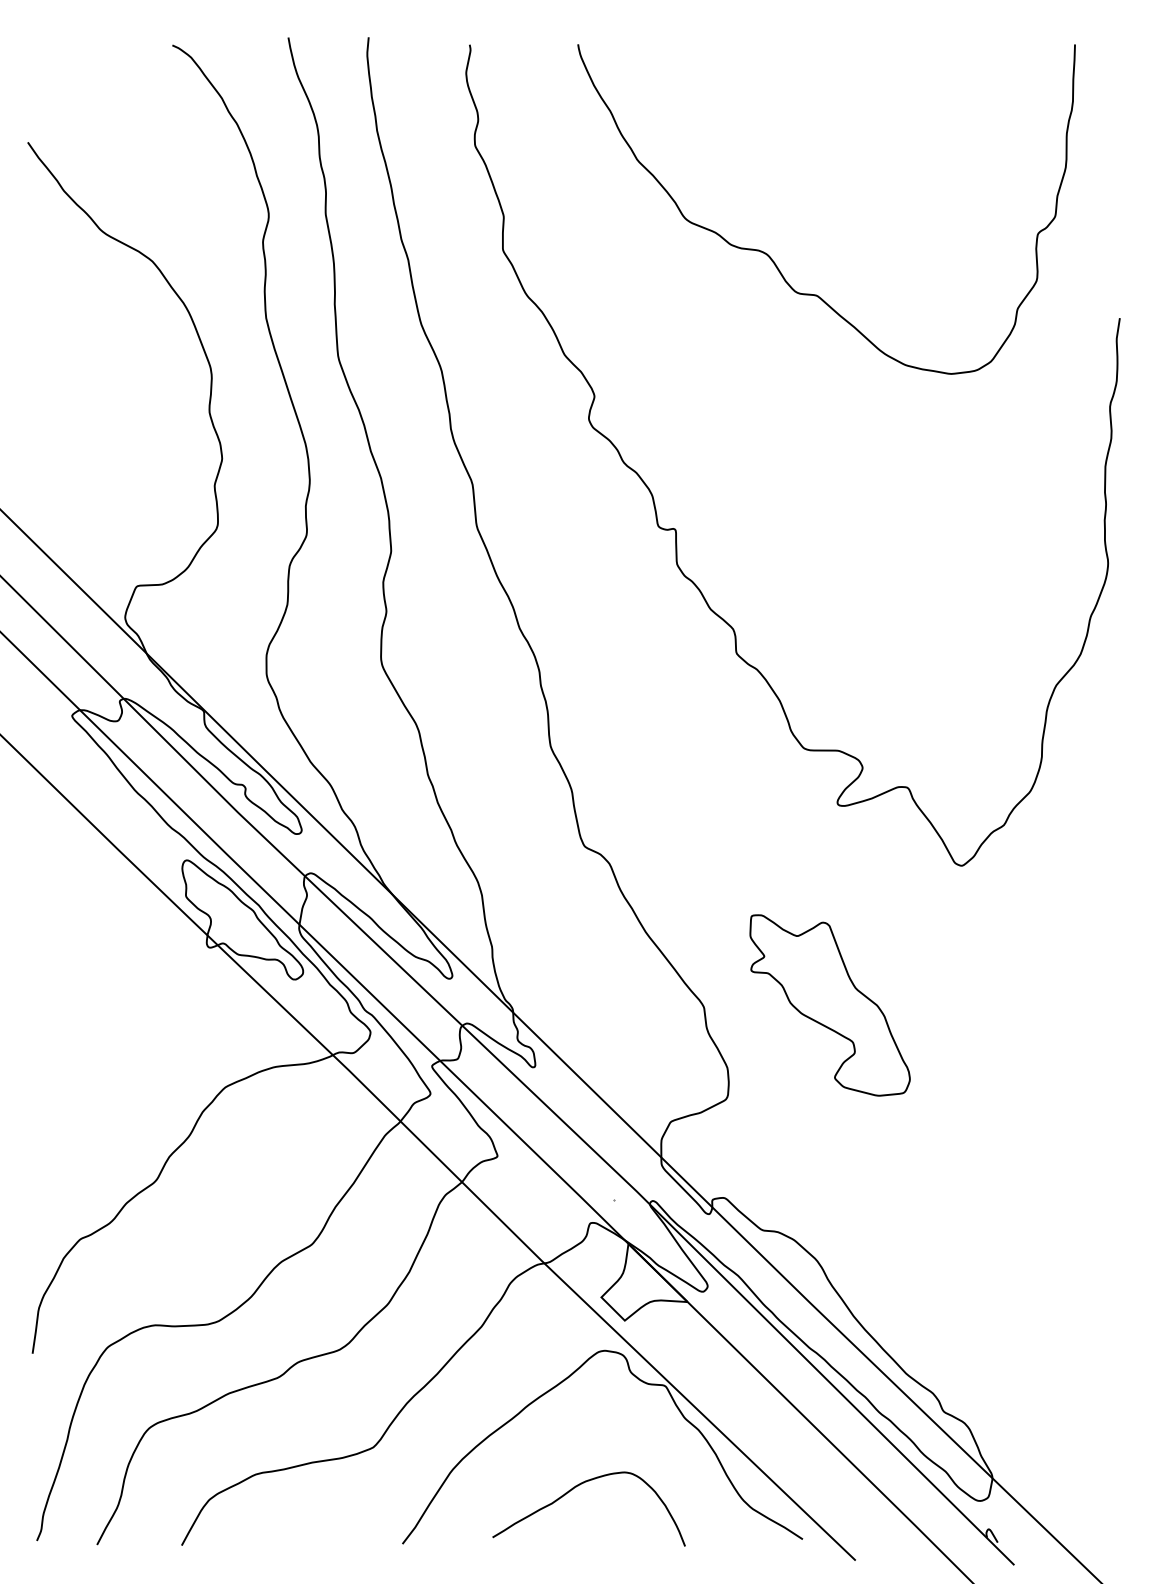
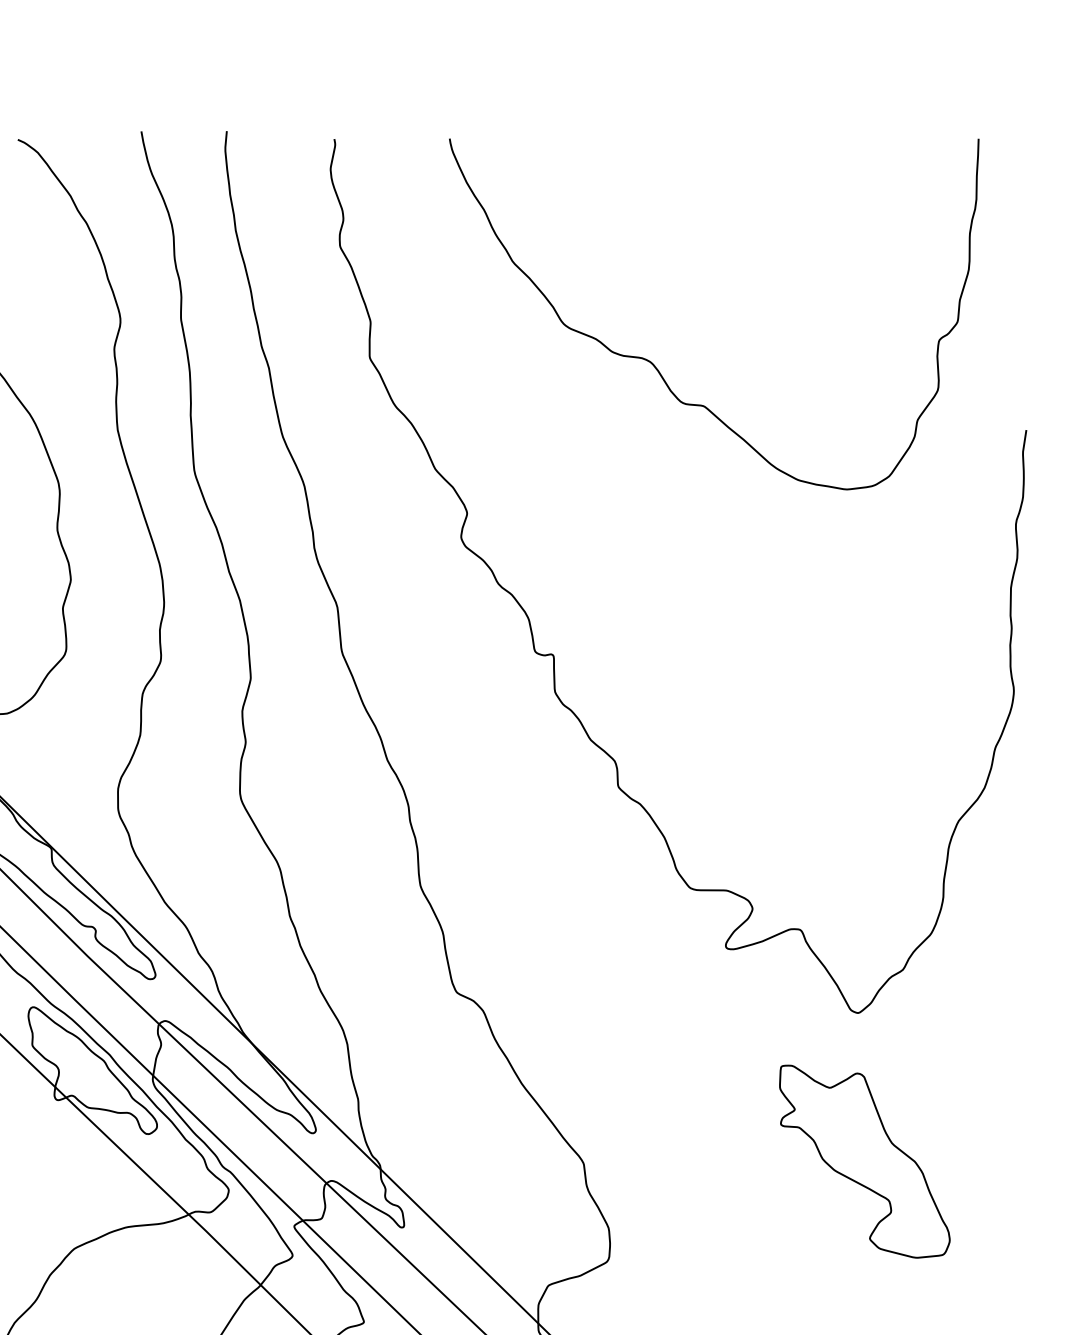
part: (829, 1005) -> (864, 1161), moved

